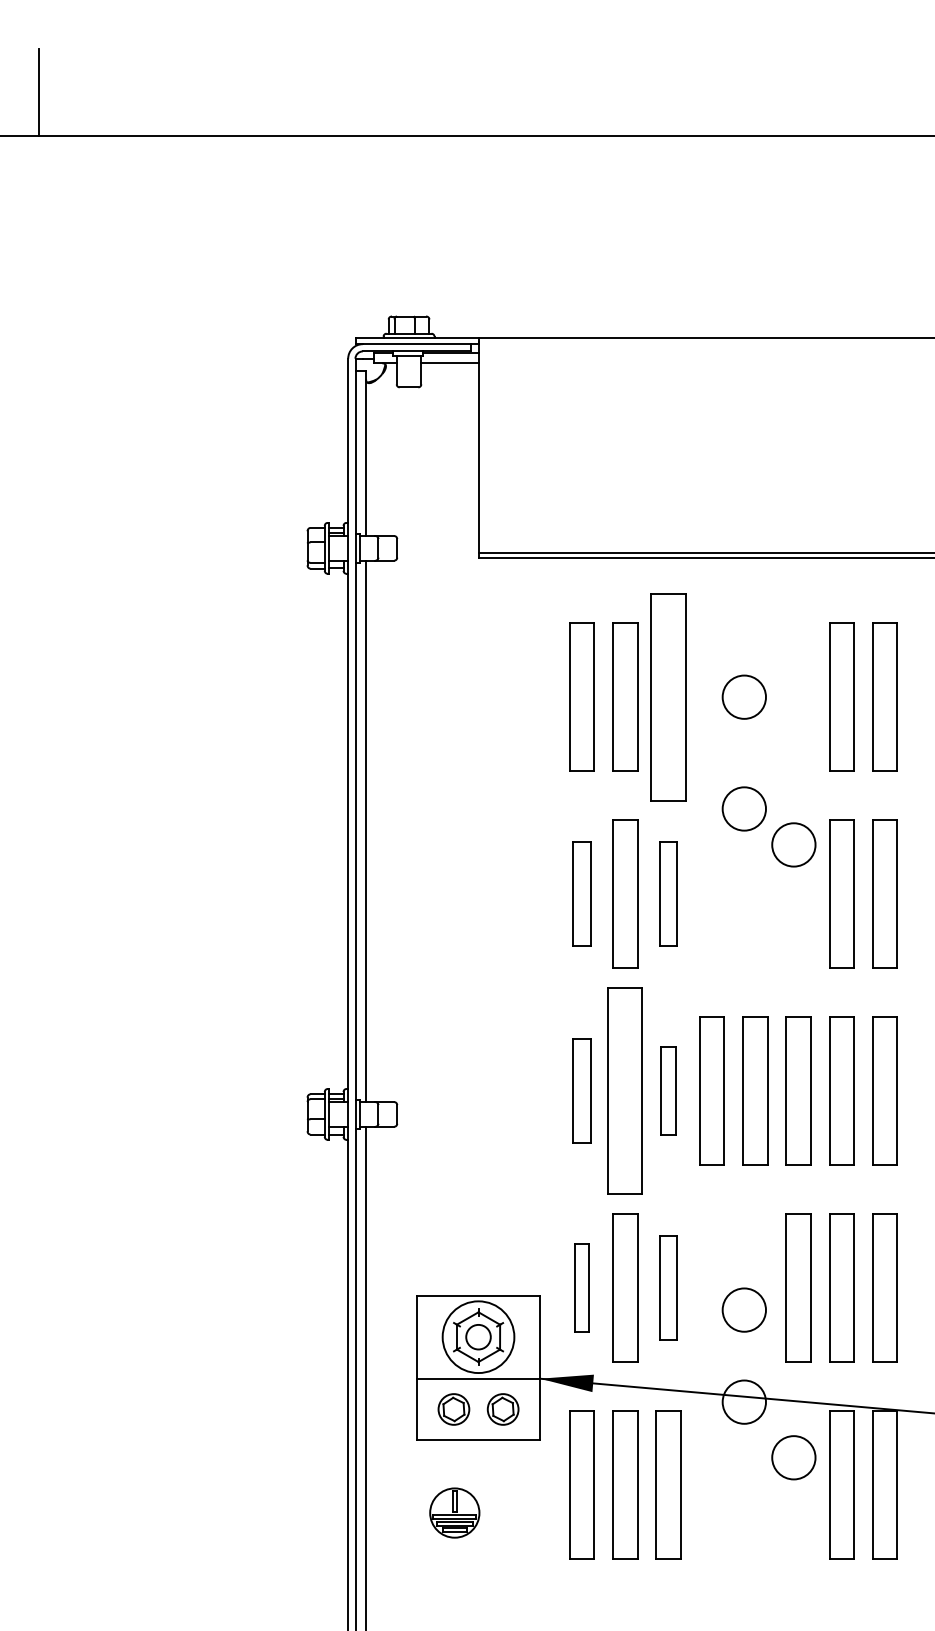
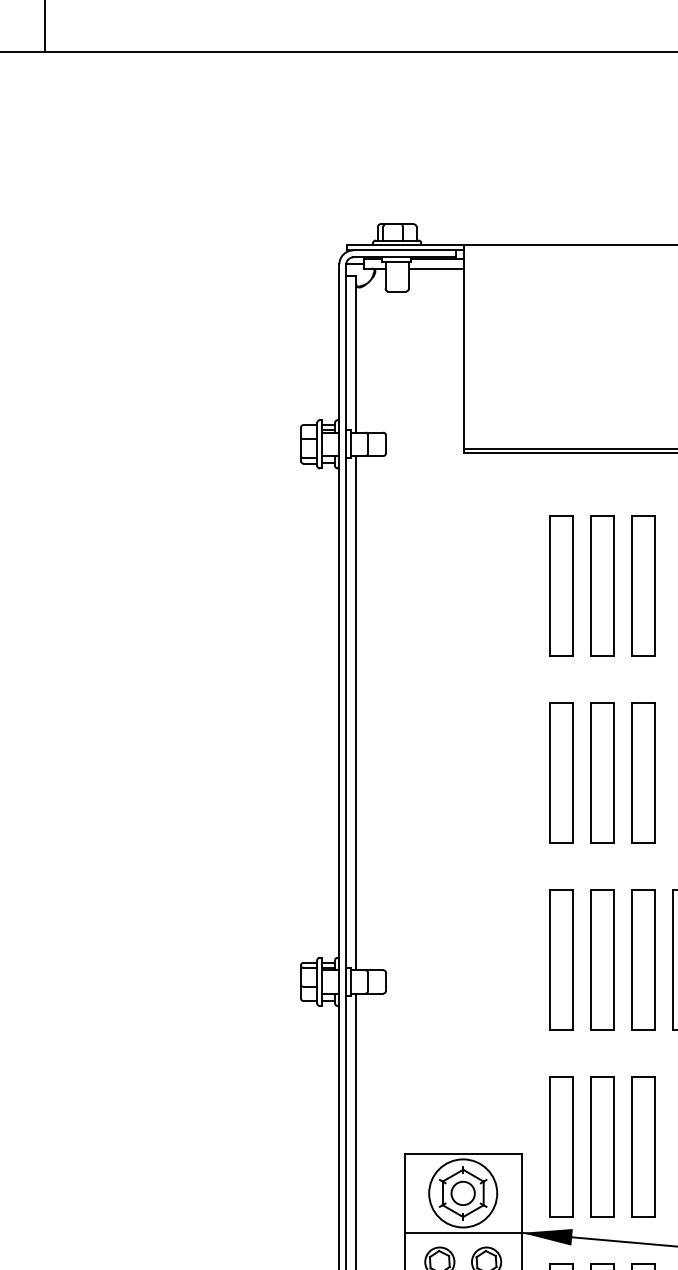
part: (668, 696) -> (643, 585), size x0.71
part: (581, 893) -> (560, 772), size x1.43
part: (668, 893) -> (643, 772), size x1.43
part: (581, 1090) -> (560, 959), size x1.43
part: (625, 1090) -> (602, 959), size x0.71
part: (668, 1090) -> (643, 959), size x1.67
part: (581, 1287) -> (560, 1146), size x1.67
part: (668, 1287) -> (643, 1146), size x1.43

